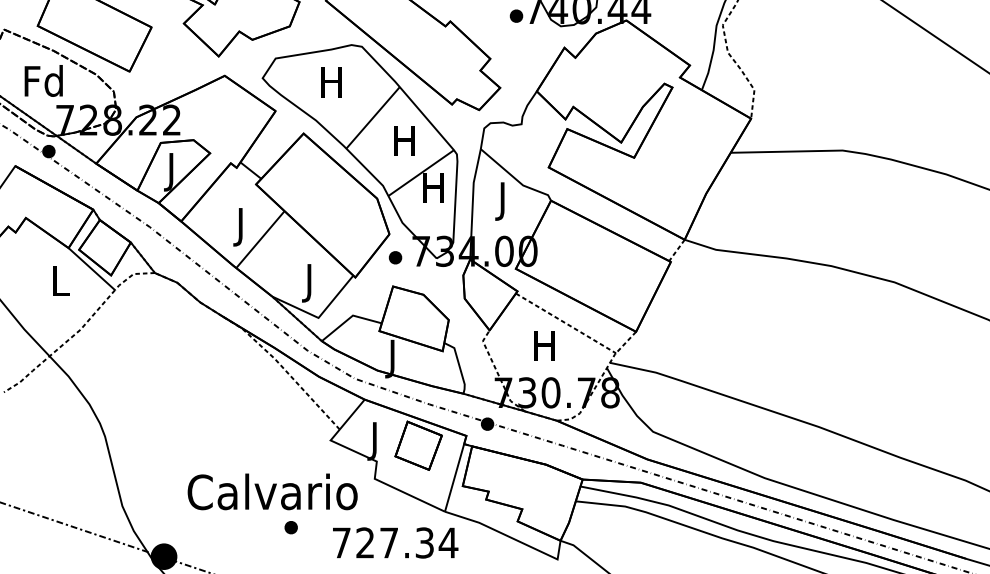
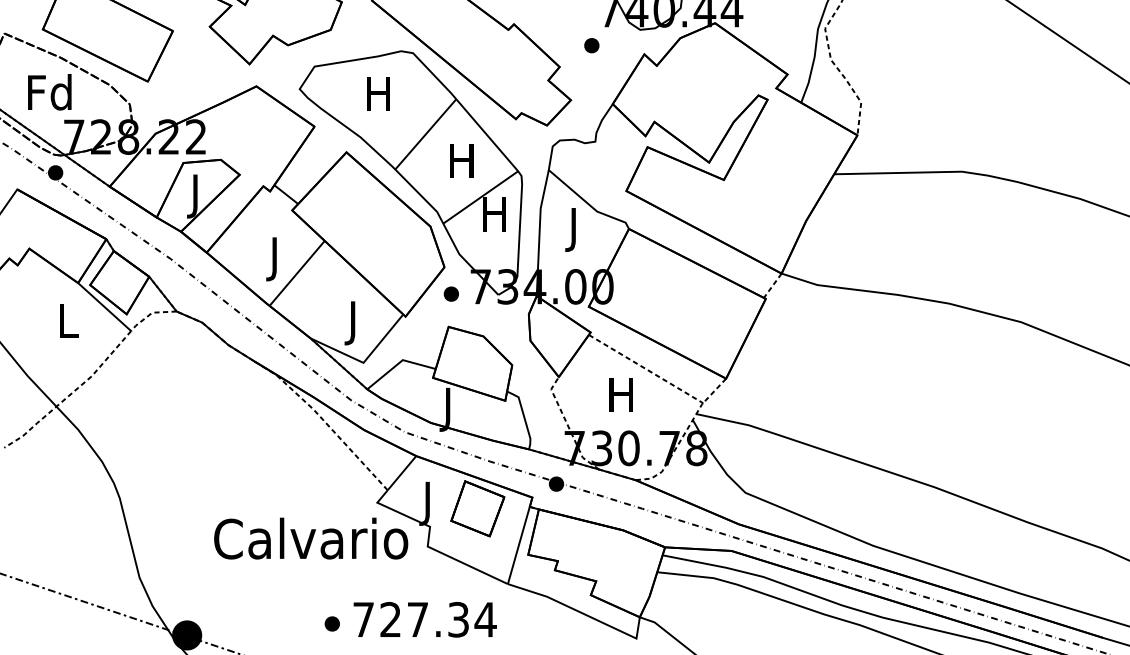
part: (516, 15) -> (591, 44), moved
text: (272, 491) -> (310, 538), moved
part: (290, 527) -> (331, 623), moved
text: (395, 542) -> (425, 619), moved

